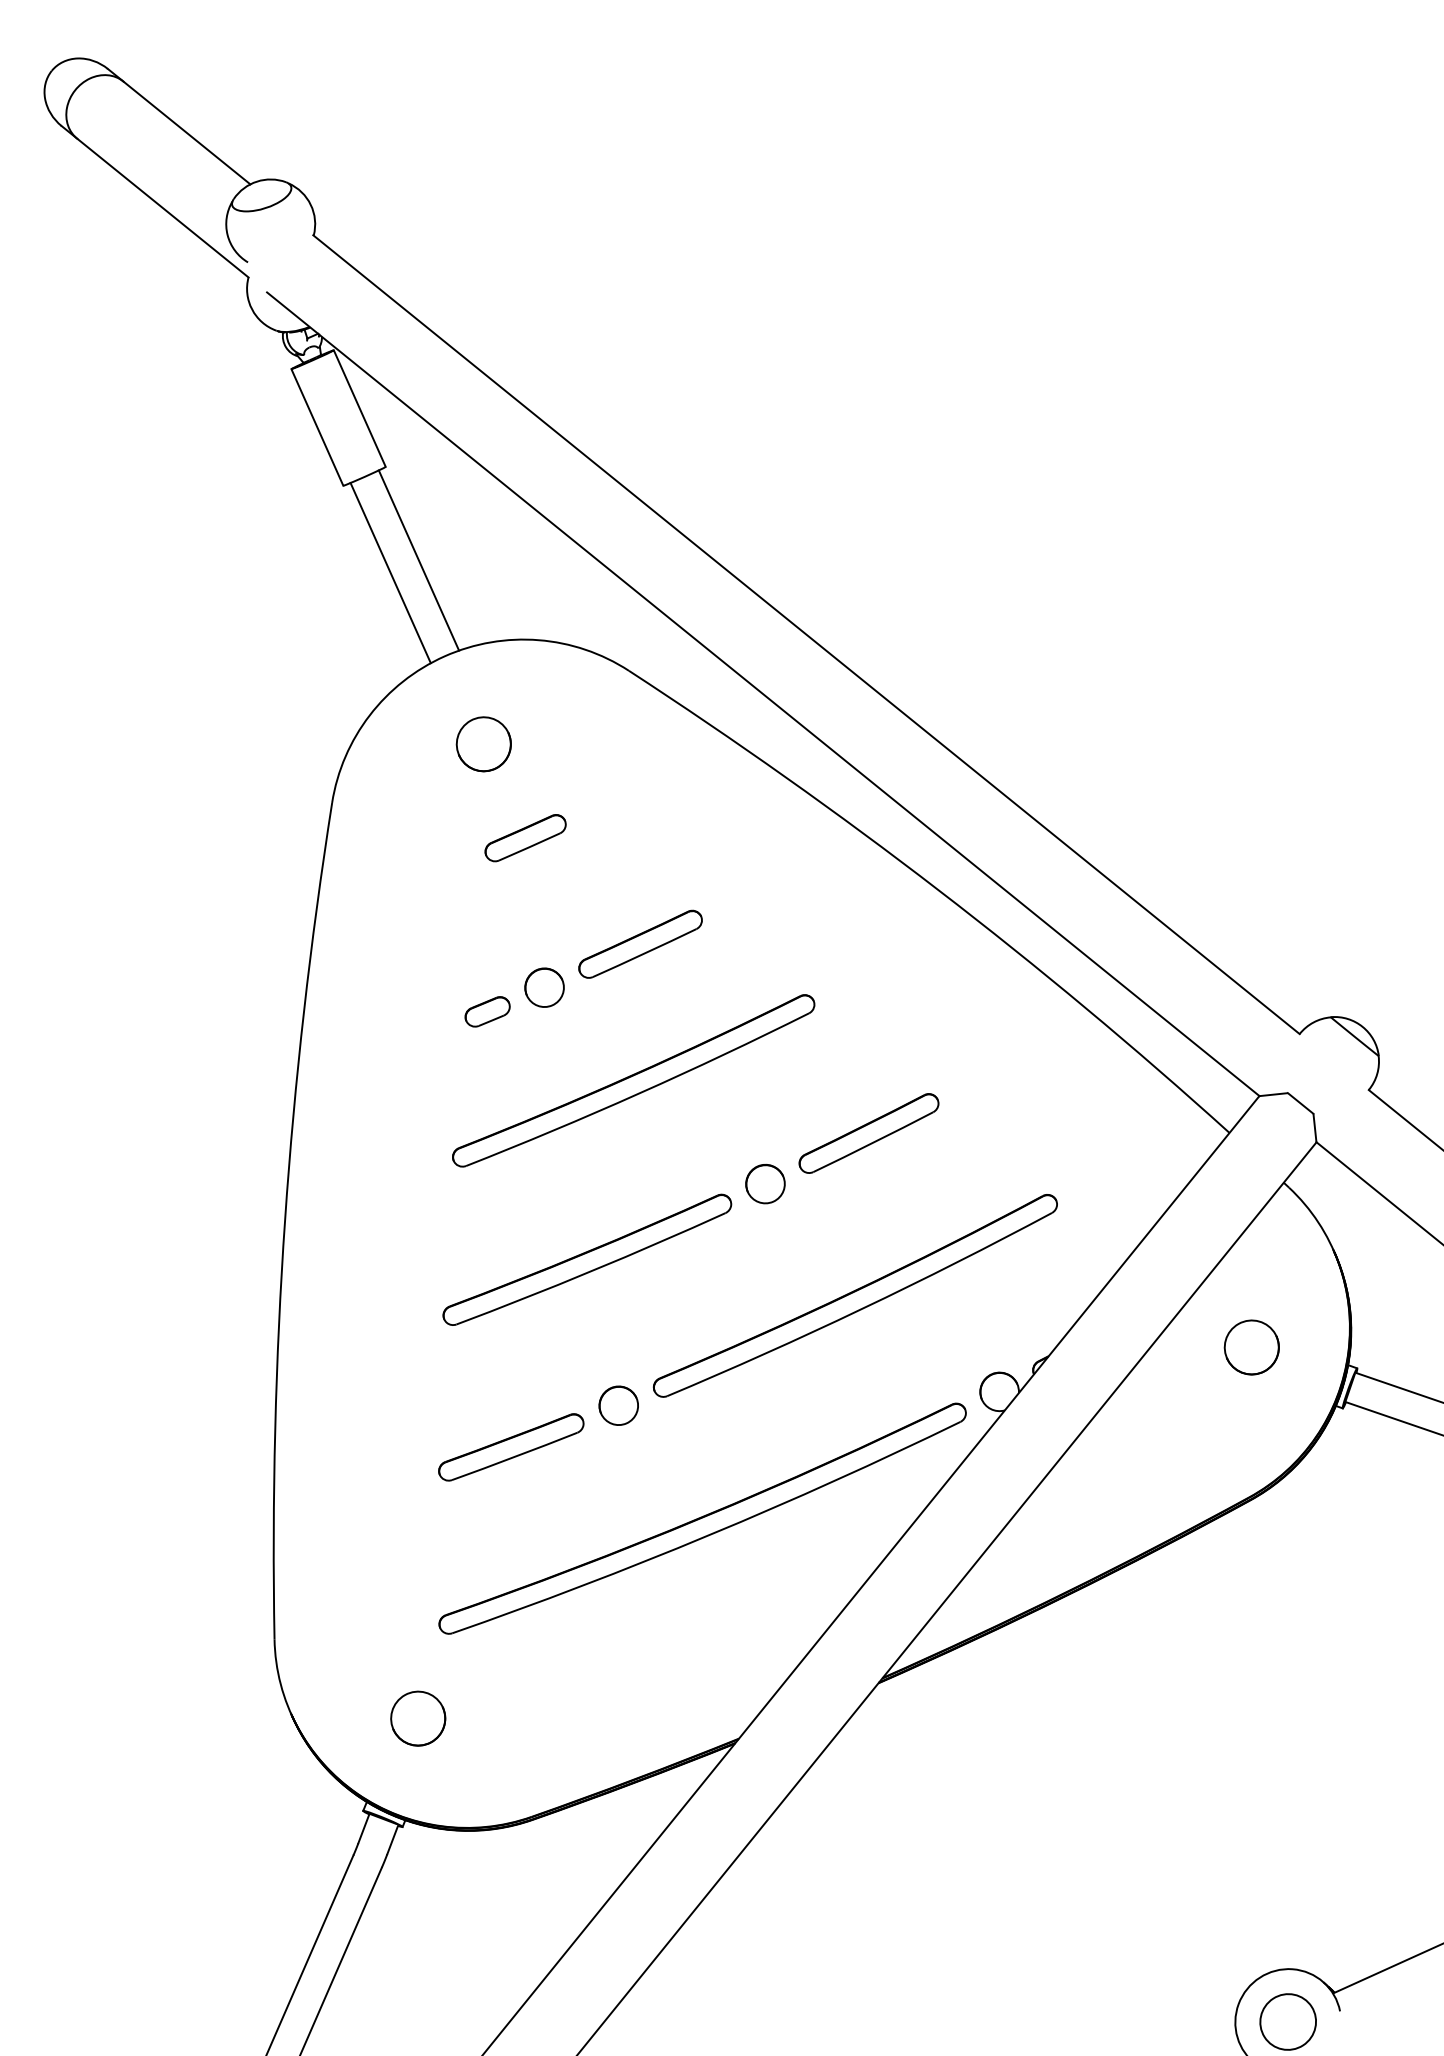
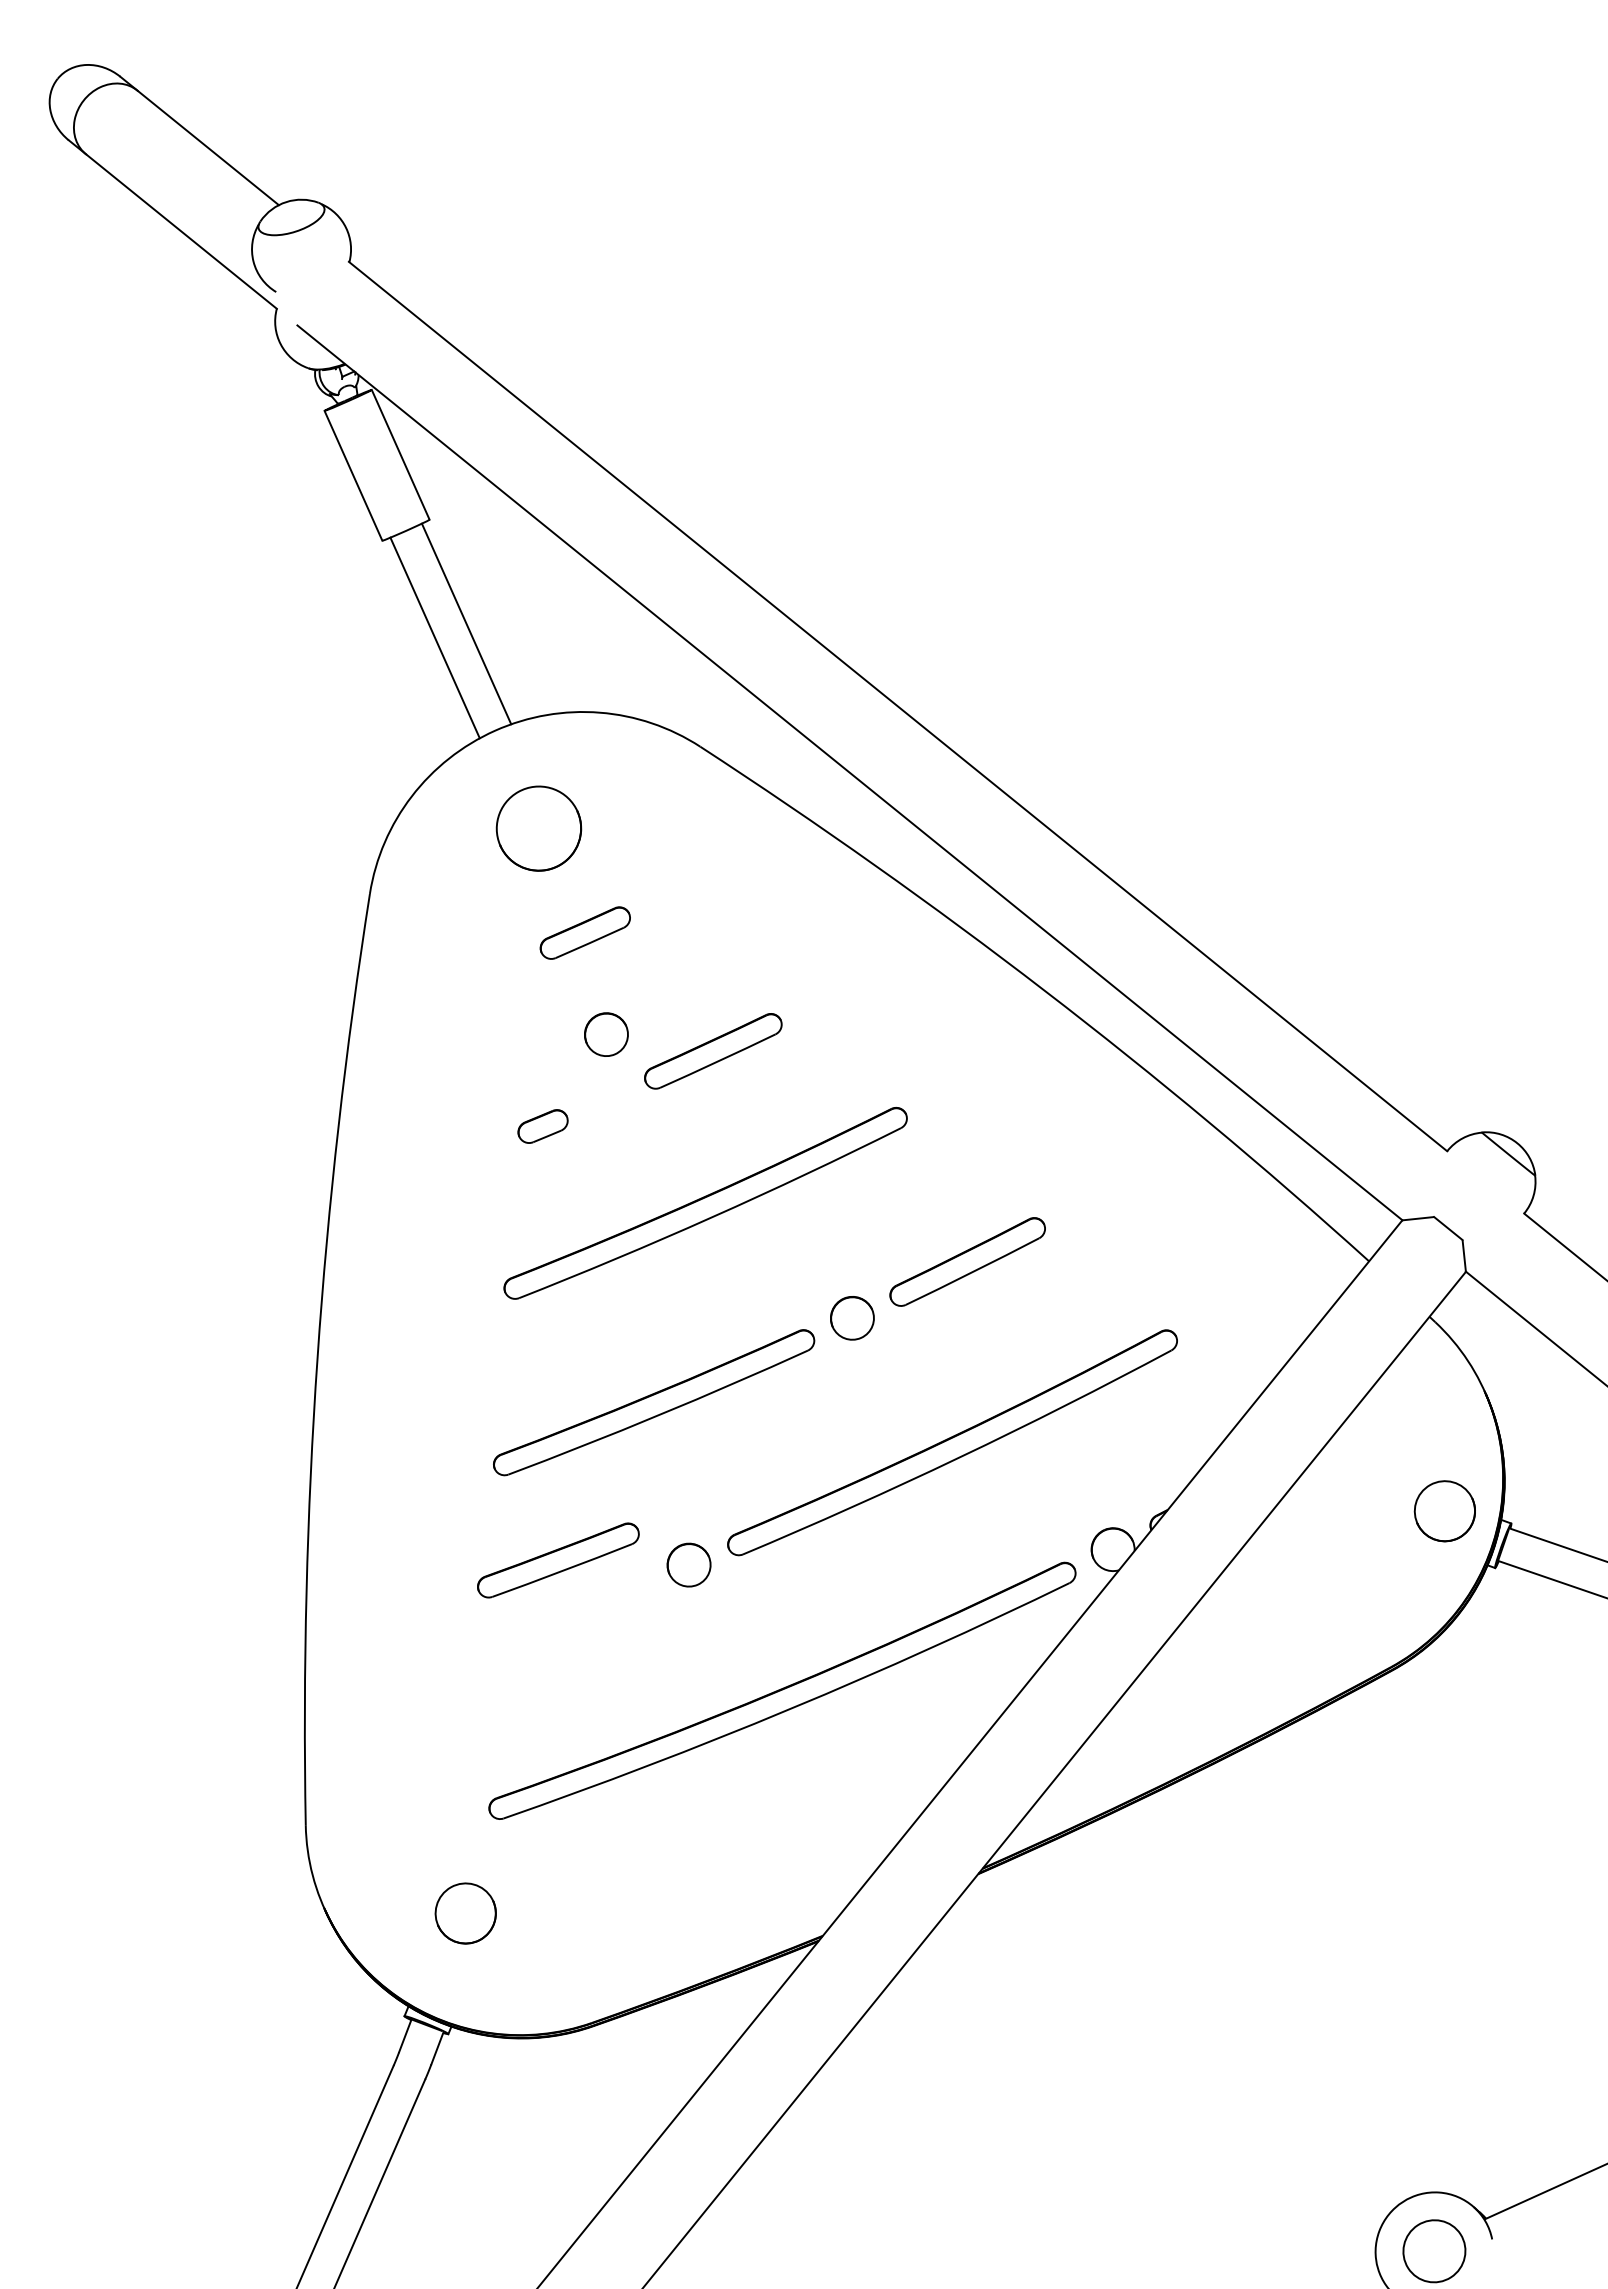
part: (483, 744) -> (538, 828), size x1.4
part: (544, 987) -> (606, 1034), moved
part: (1251, 1347) -> (1444, 1511), moved
part: (511, 1447) -> (558, 1560), moved

